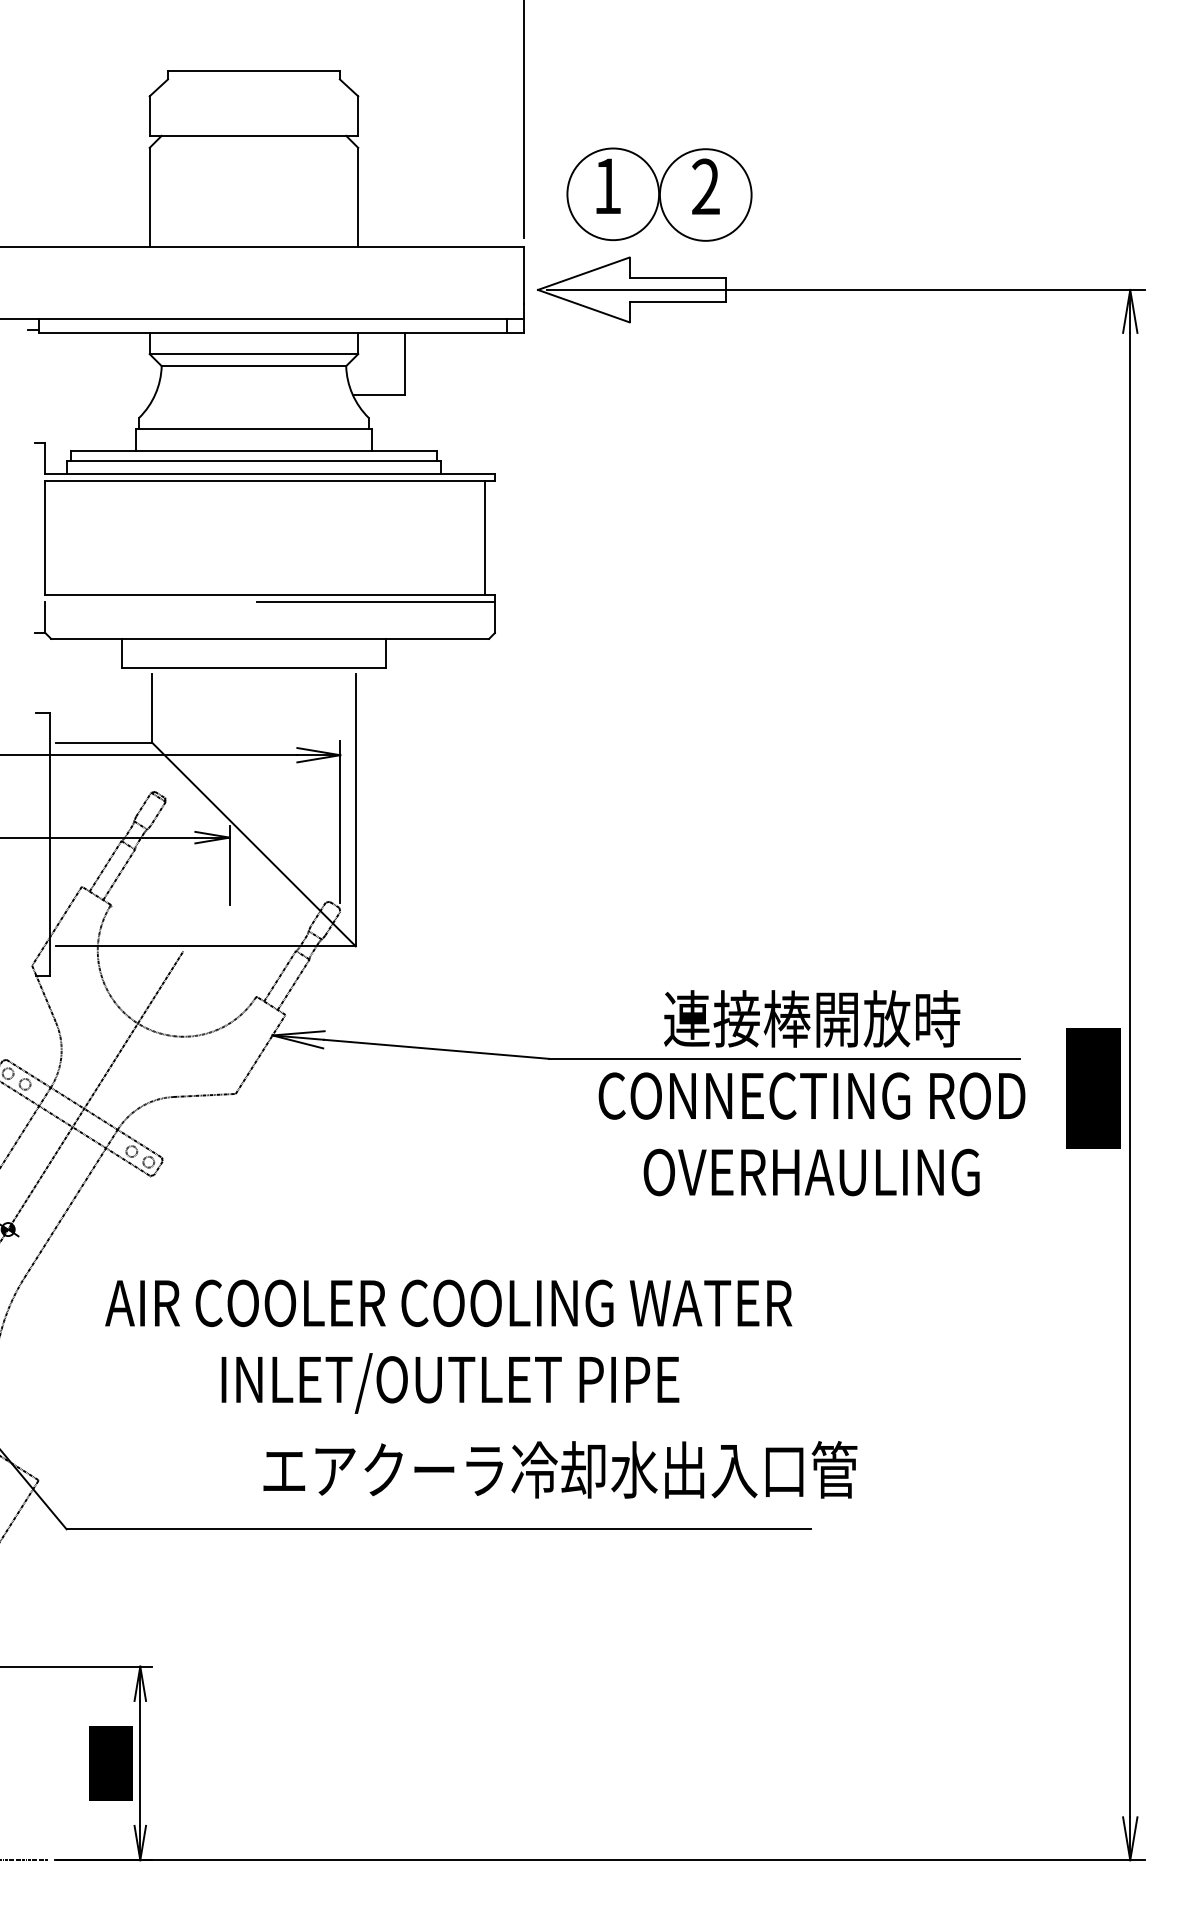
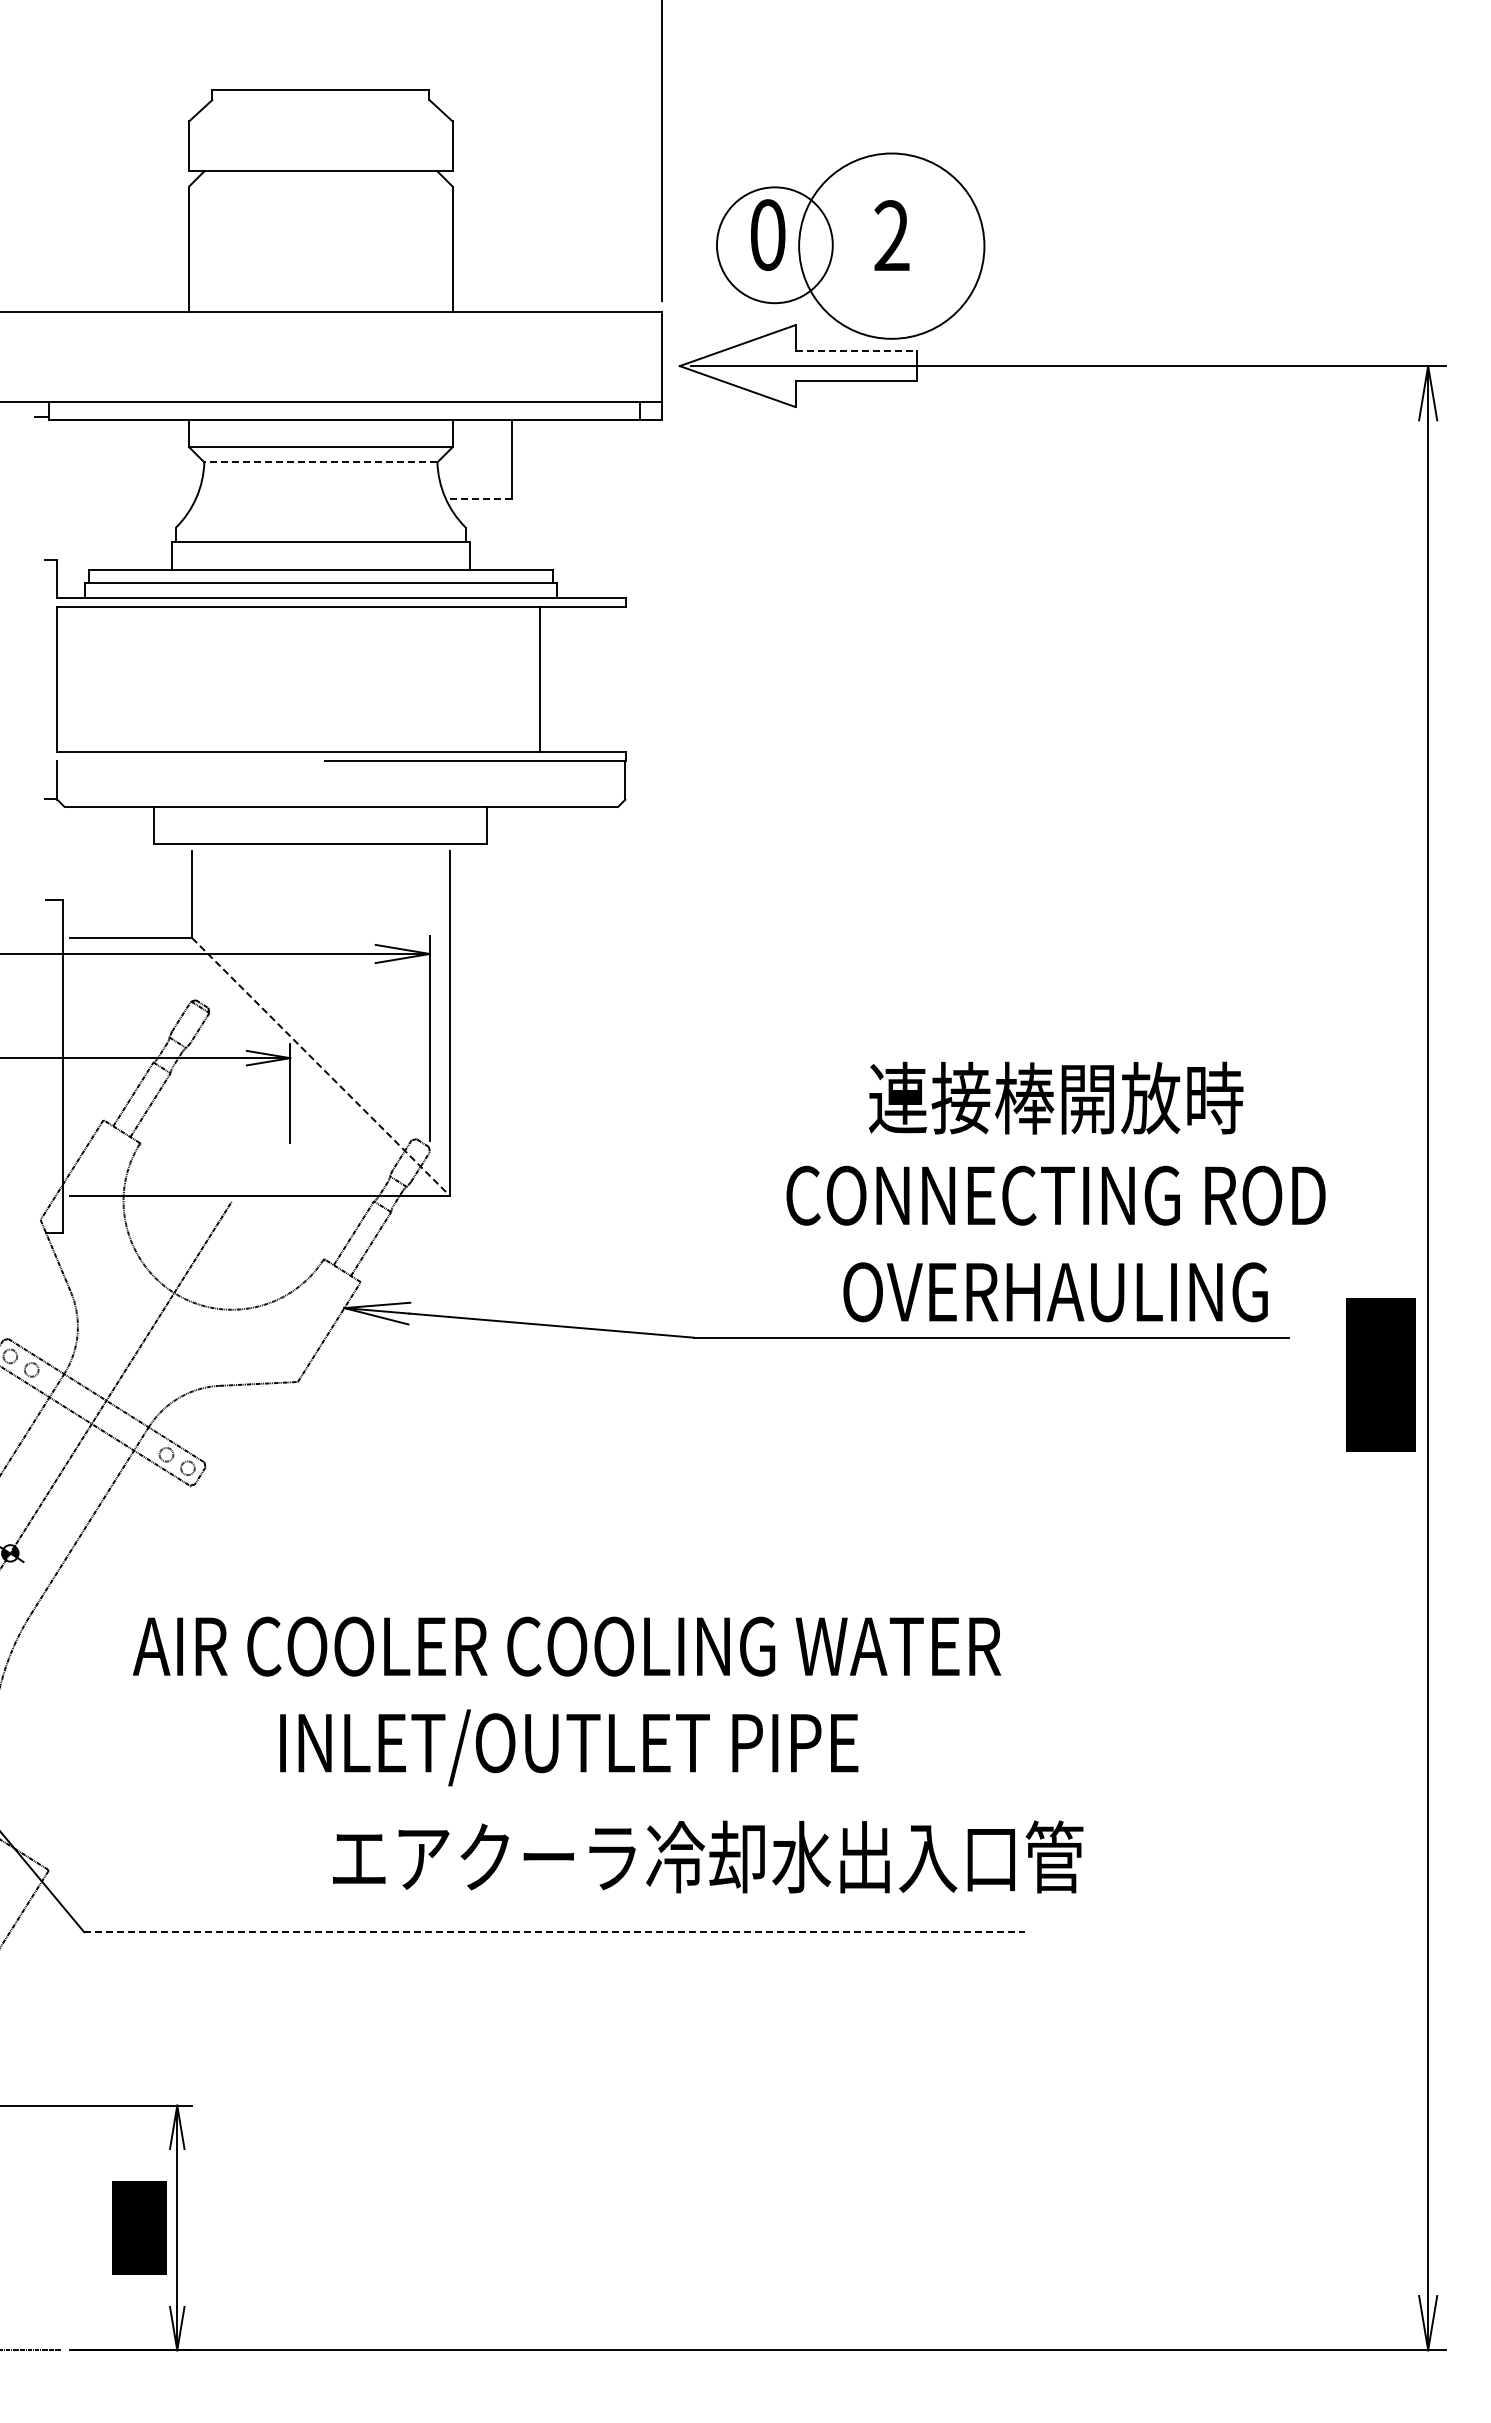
text: (608, 186) -> (768, 235), 1 -> 0
circle: (705, 195) -> (891, 246), size x1.6
line: (677, 278) -> (856, 351), solid -> dashed
line: (253, 366) -> (320, 462), solid -> dashed
line: (378, 395) -> (478, 499), solid -> dashed
line: (485, 537) -> (540, 679), moved
line: (254, 845) -> (321, 1067), solid -> dashed
text: (811, 1092) -> (1055, 1191), moved
line: (439, 1529) -> (555, 1932), solid -> dashed

